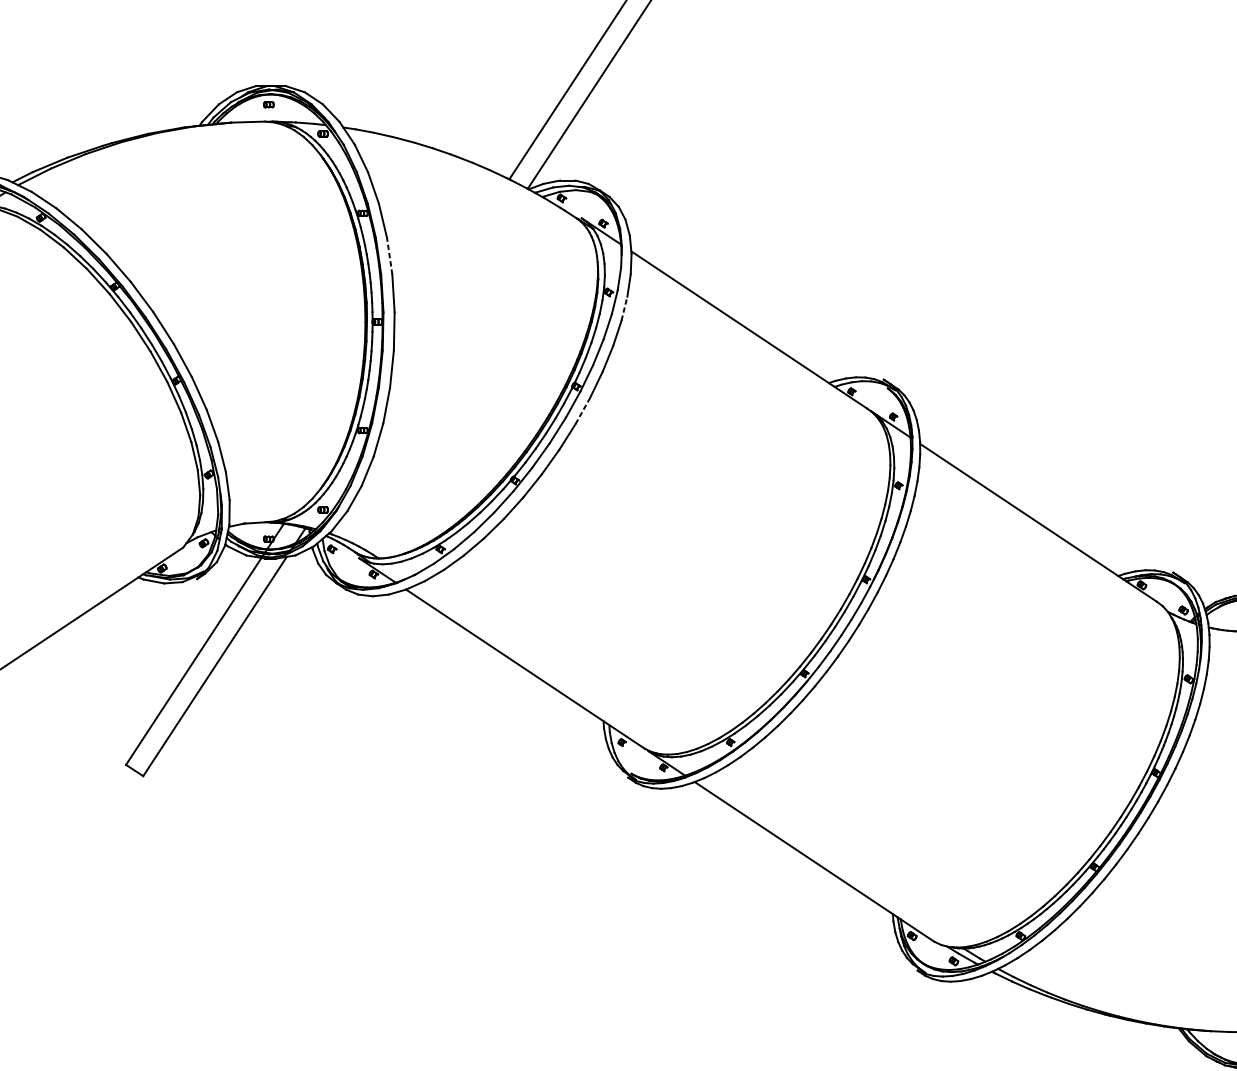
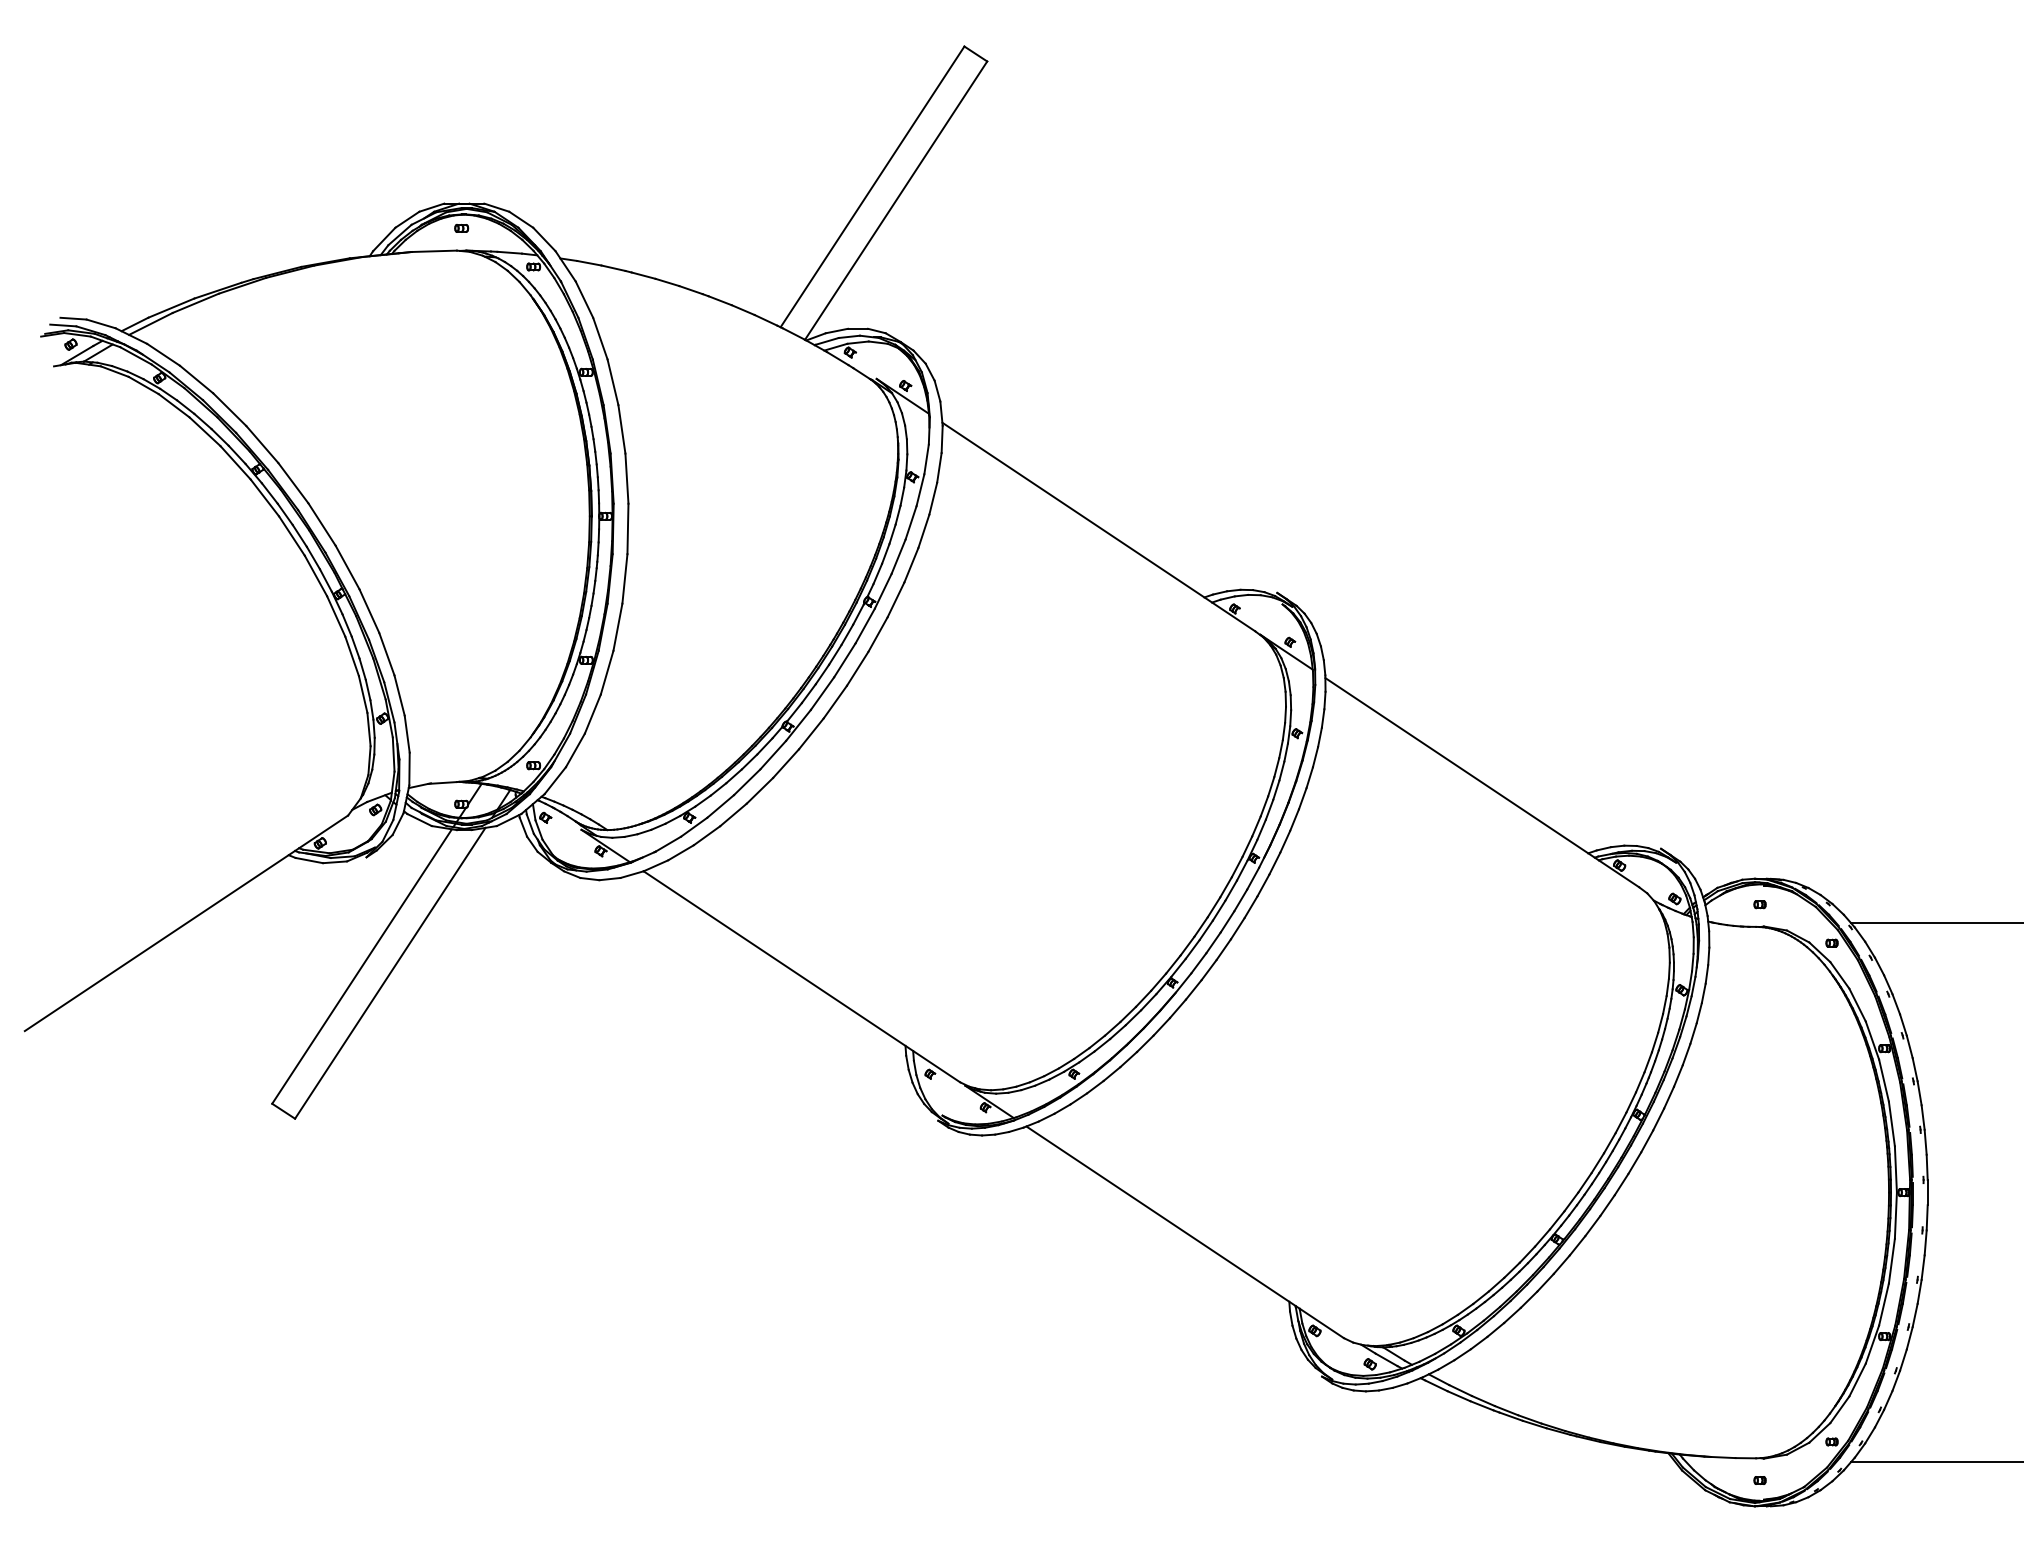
line: (389, 256) -> (621, 429), dashed -> solid
line: (624, 308) -> (933, 498), dashed -> solid
line: (583, 411) -> (878, 634), dashed -> solid

